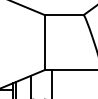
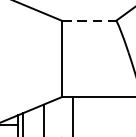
line: (64, 15) -> (89, 21), solid -> dashed

